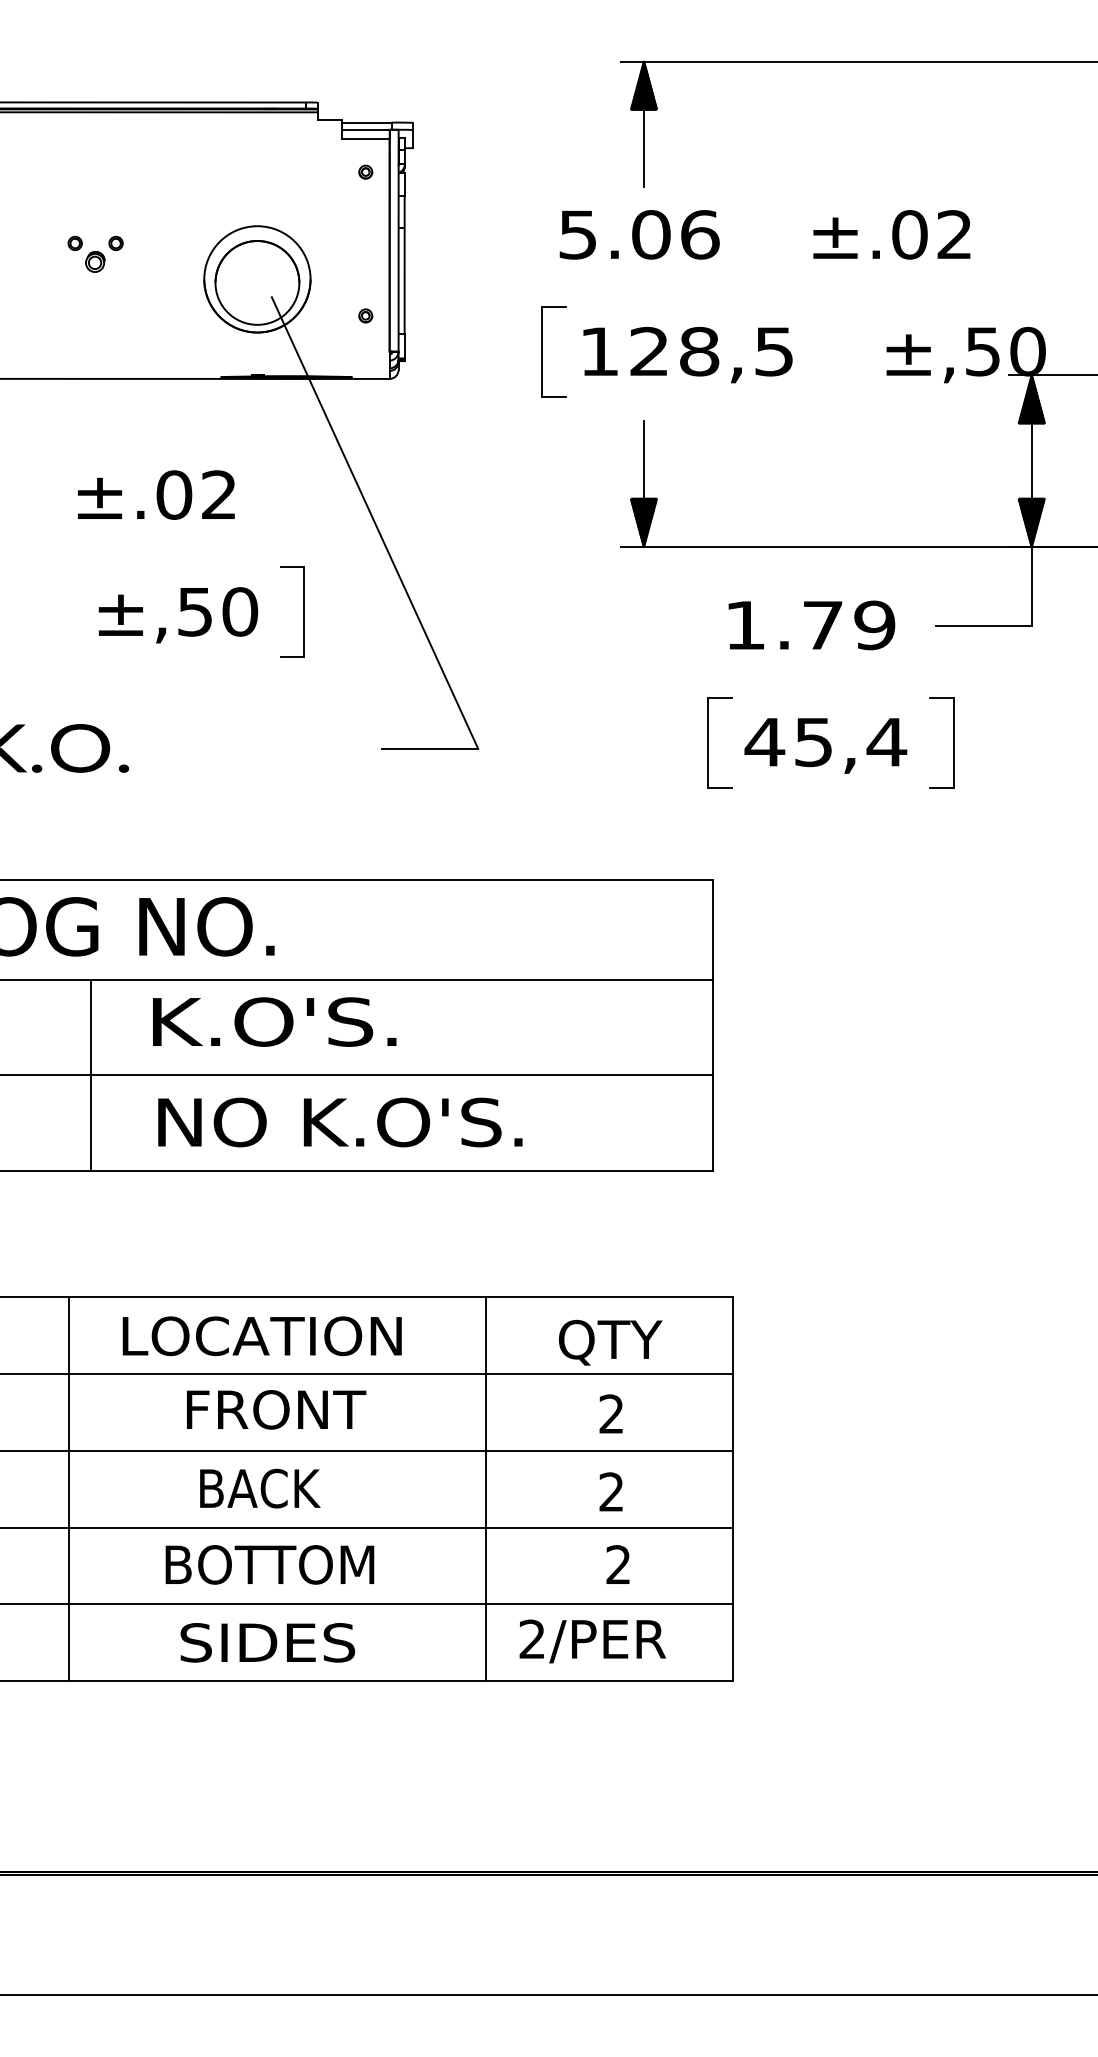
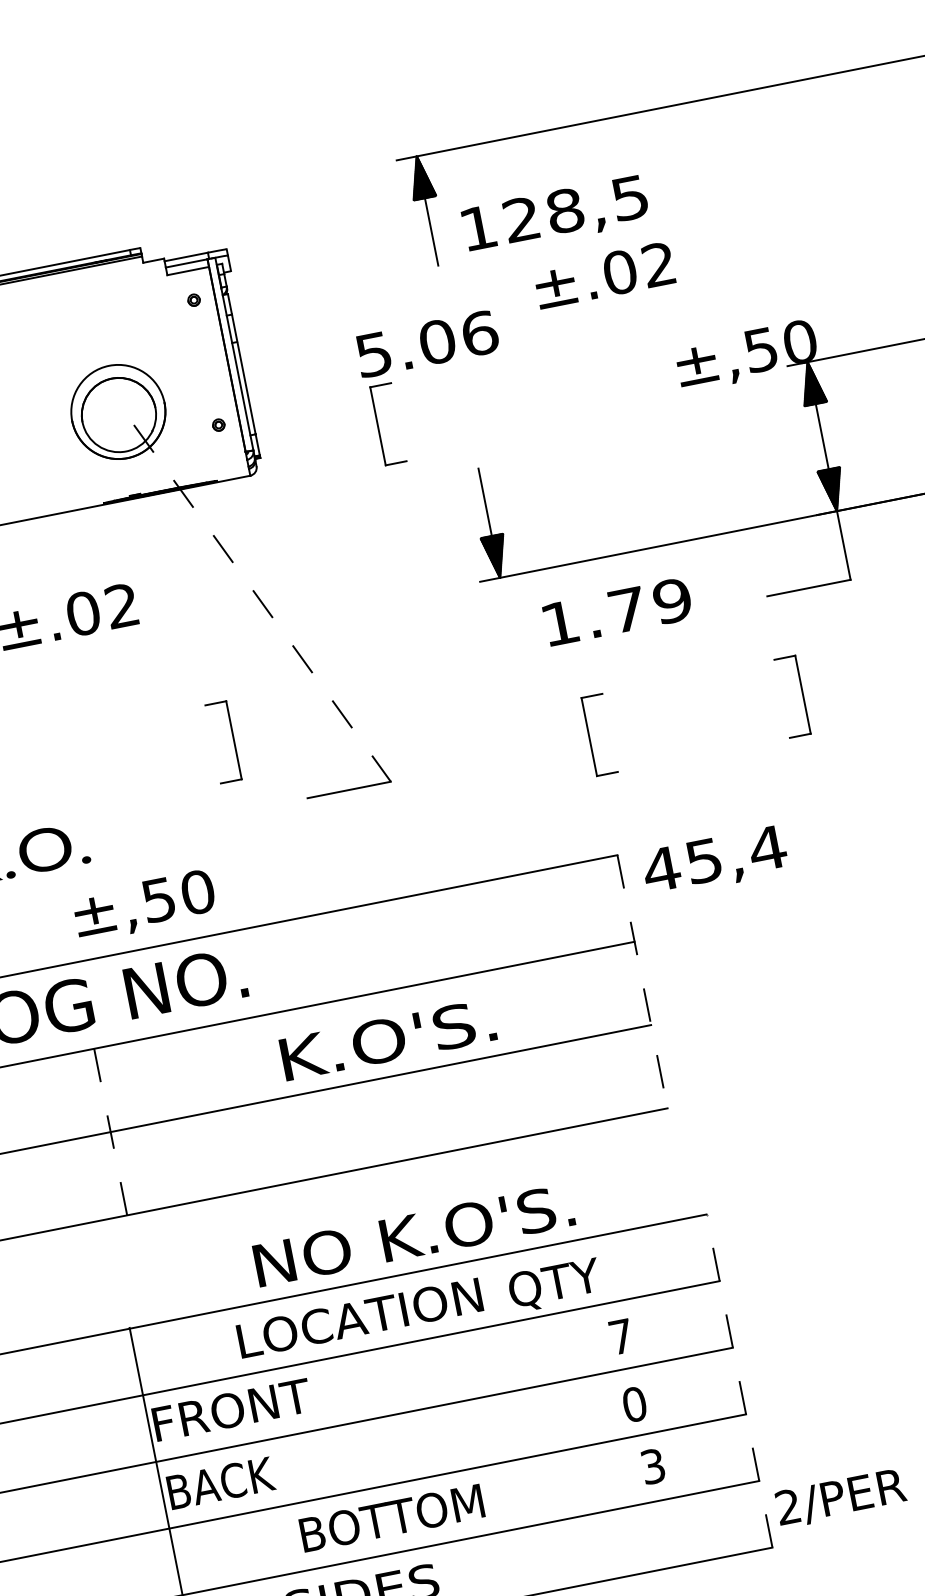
text: (639, 234) -> (427, 343), moved
text: (891, 234) -> (604, 275), moved
text: (687, 354) -> (555, 215), moved
line: (375, 523) -> (262, 603), solid -> dashed
part: (303, 611) -> (232, 739), moved
text: (178, 615) -> (144, 906), moved
text: (811, 625) -> (617, 612), moved
text: (825, 745) -> (714, 861), moved
text: (274, 1021) -> (387, 1039), moved
line: (713, 1025) -> (642, 981), solid -> dashed
line: (90, 1075) -> (110, 1132), solid -> dashed
text: (340, 1122) -> (414, 1235), moved
text: (261, 1336) -> (359, 1318), moved
text: (610, 1342) -> (554, 1285), moved
text: (276, 1409) -> (232, 1409), moved
text: (611, 1413) -> (621, 1336), 2 -> 7
text: (260, 1488) -> (221, 1483), moved
line: (485, 1488) -> (524, 1423), removed
line: (732, 1489) -> (739, 1381), solid -> dashed
text: (611, 1491) -> (634, 1403), 2 -> 0
text: (269, 1564) -> (391, 1517), moved
text: (618, 1564) -> (653, 1466), 2 -> 3
text: (592, 1641) -> (840, 1498), moved

